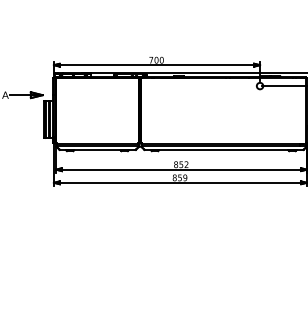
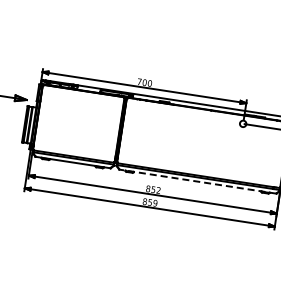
line: (223, 150) -> (197, 182), solid -> dashed

